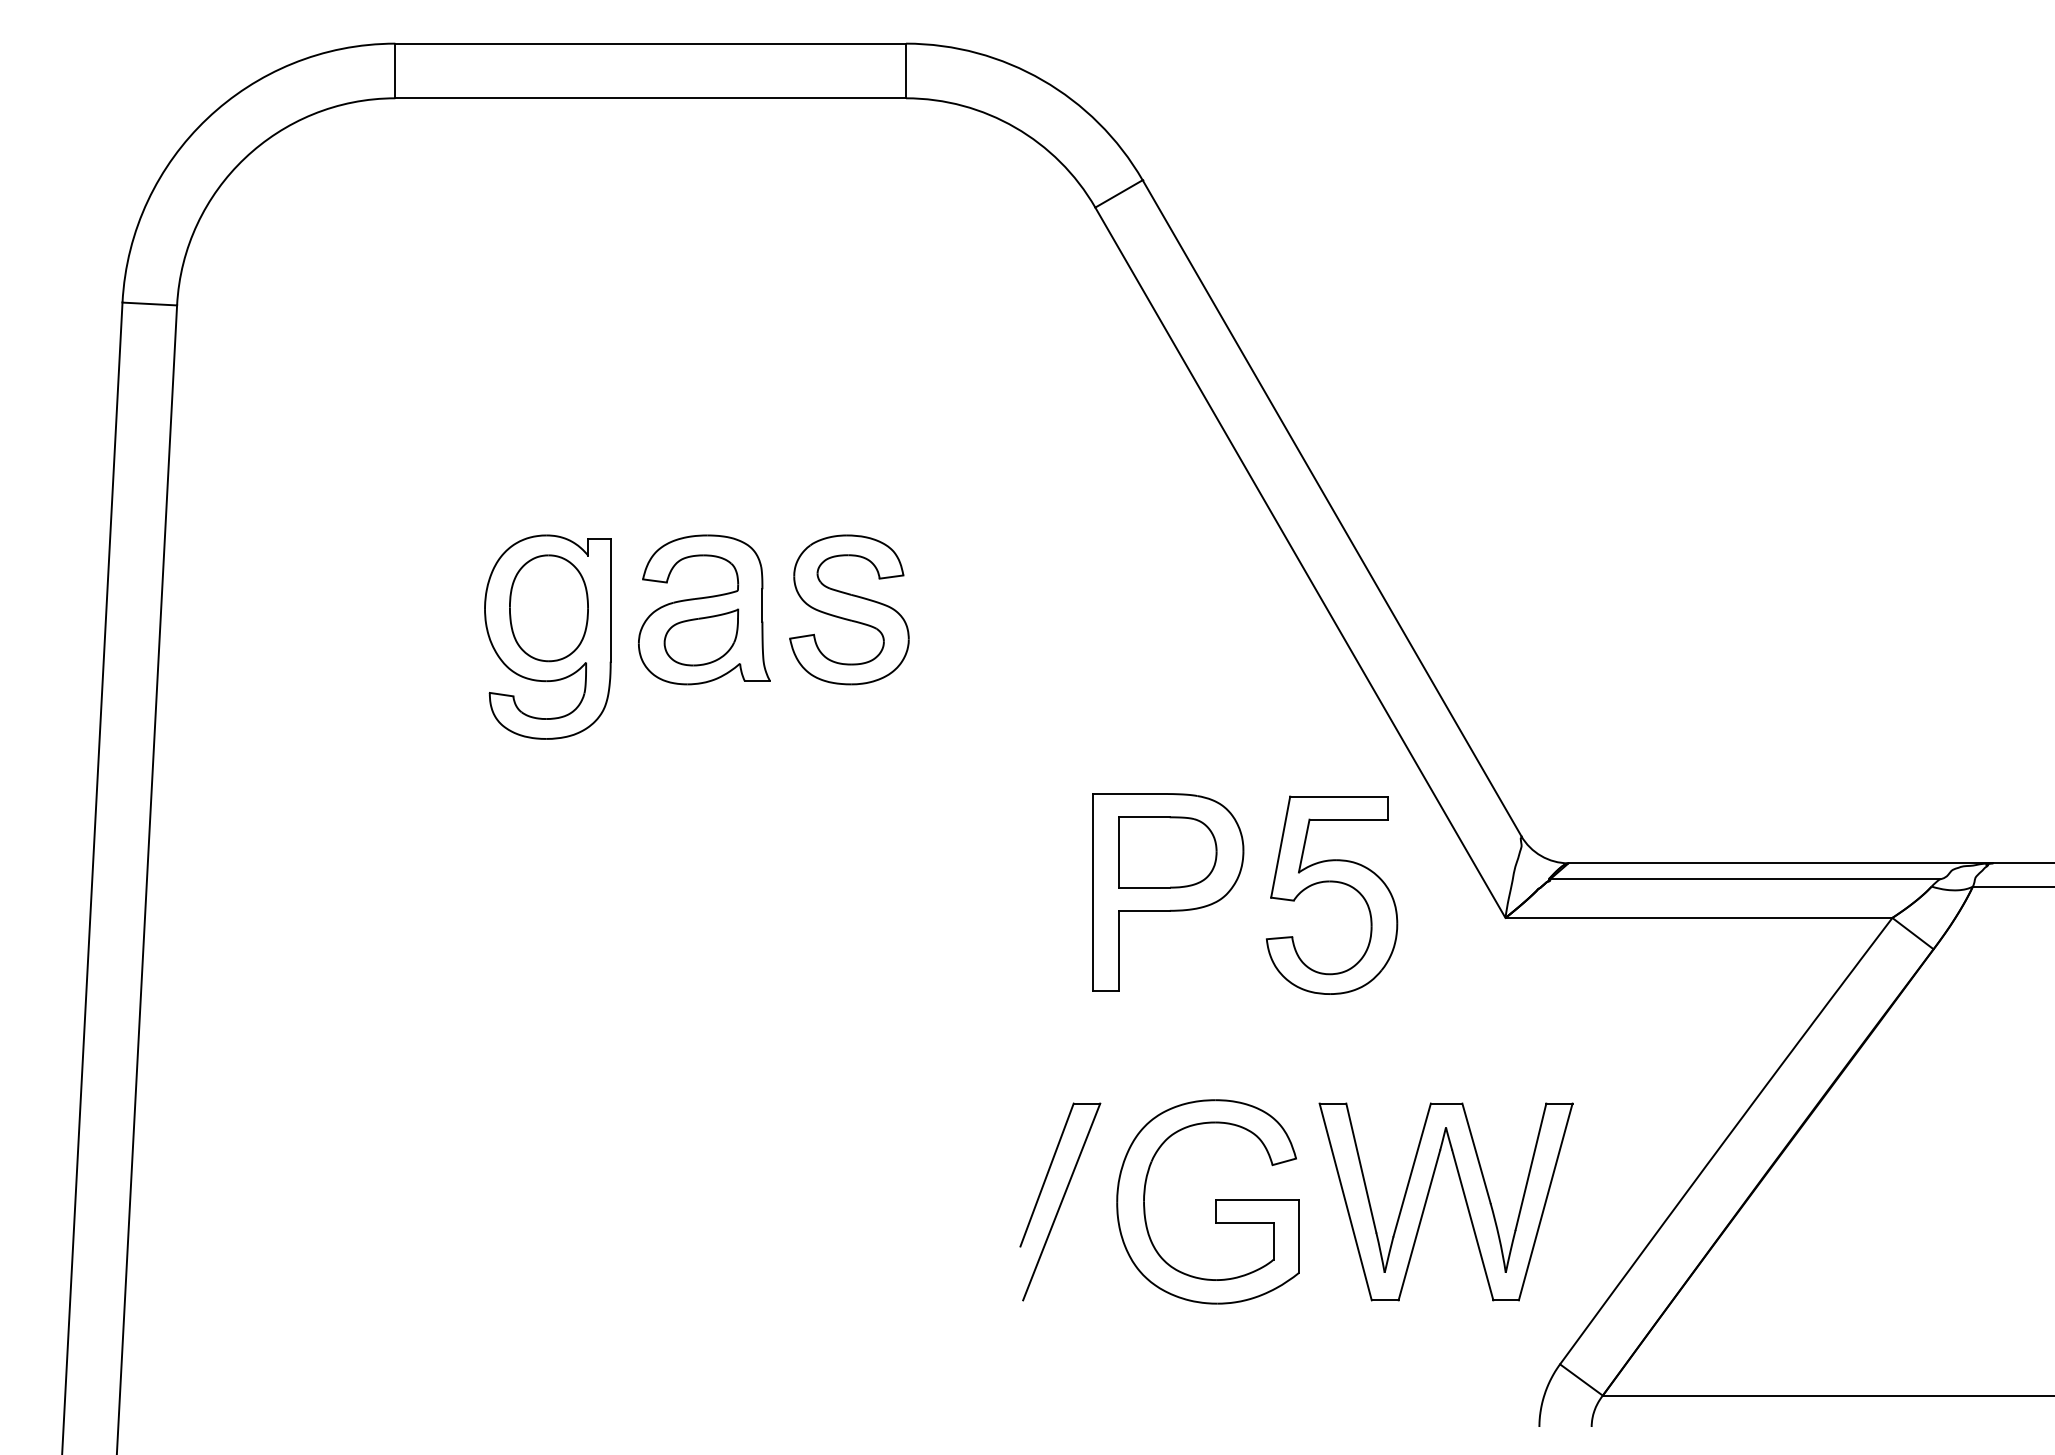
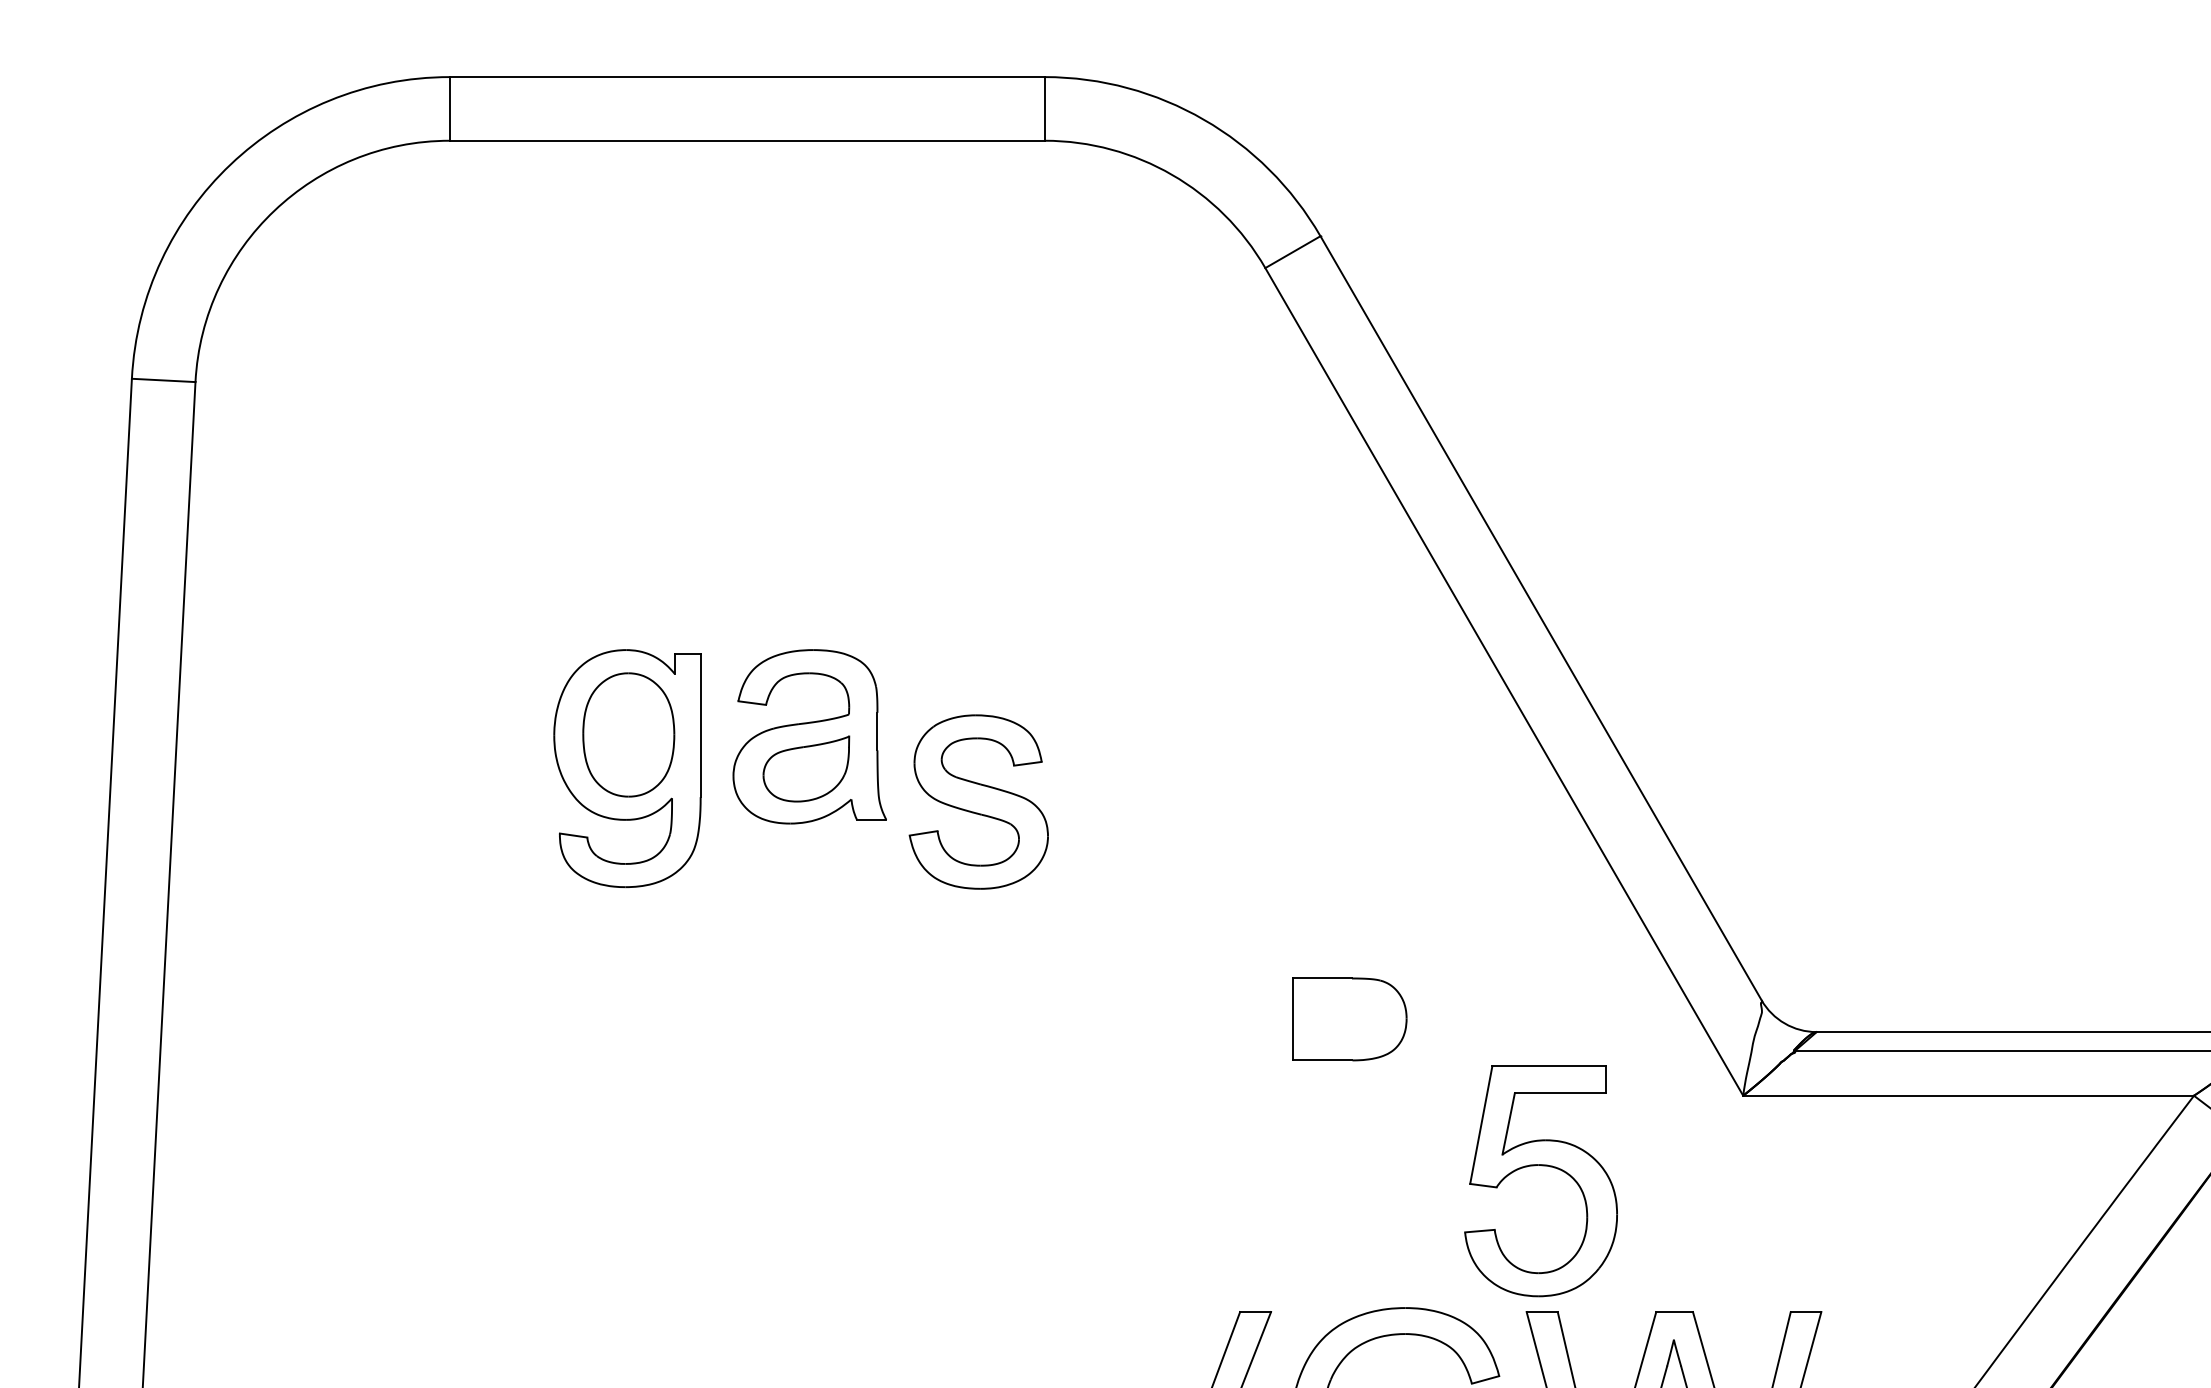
part: (849, 609) -> (978, 801), moved
part: (1332, 882) -> (1541, 1166), moved
part: (1168, 892) -> (1350, 1066), removed

